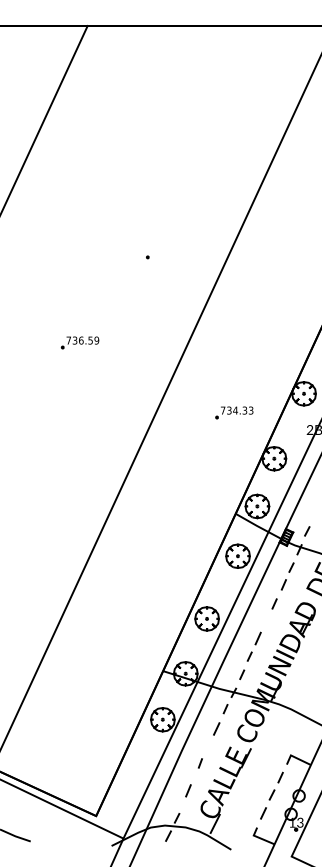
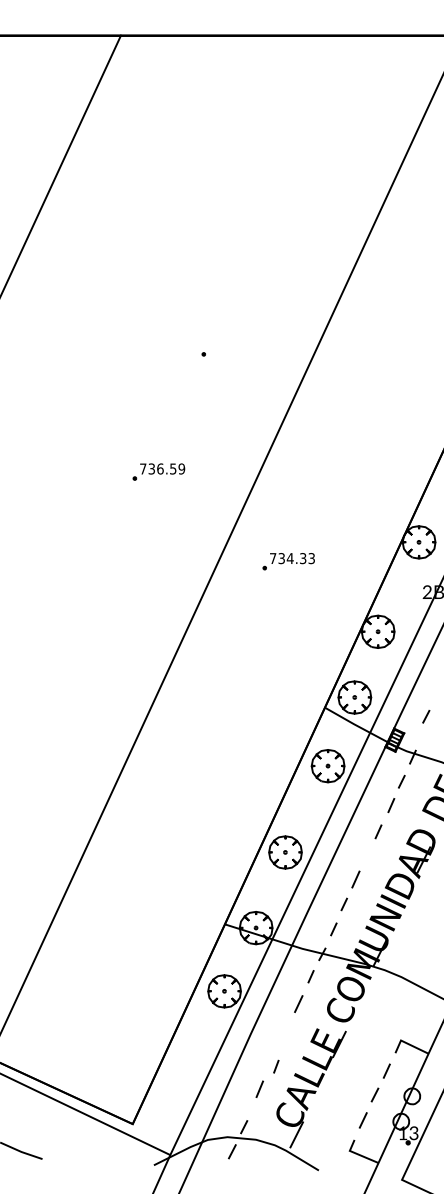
part: (79, 342) -> (157, 471), moved
part: (234, 412) -> (288, 561), moved
line: (307, 531) -> (426, 716), moved
line: (200, 763) -> (276, 1066), moved

